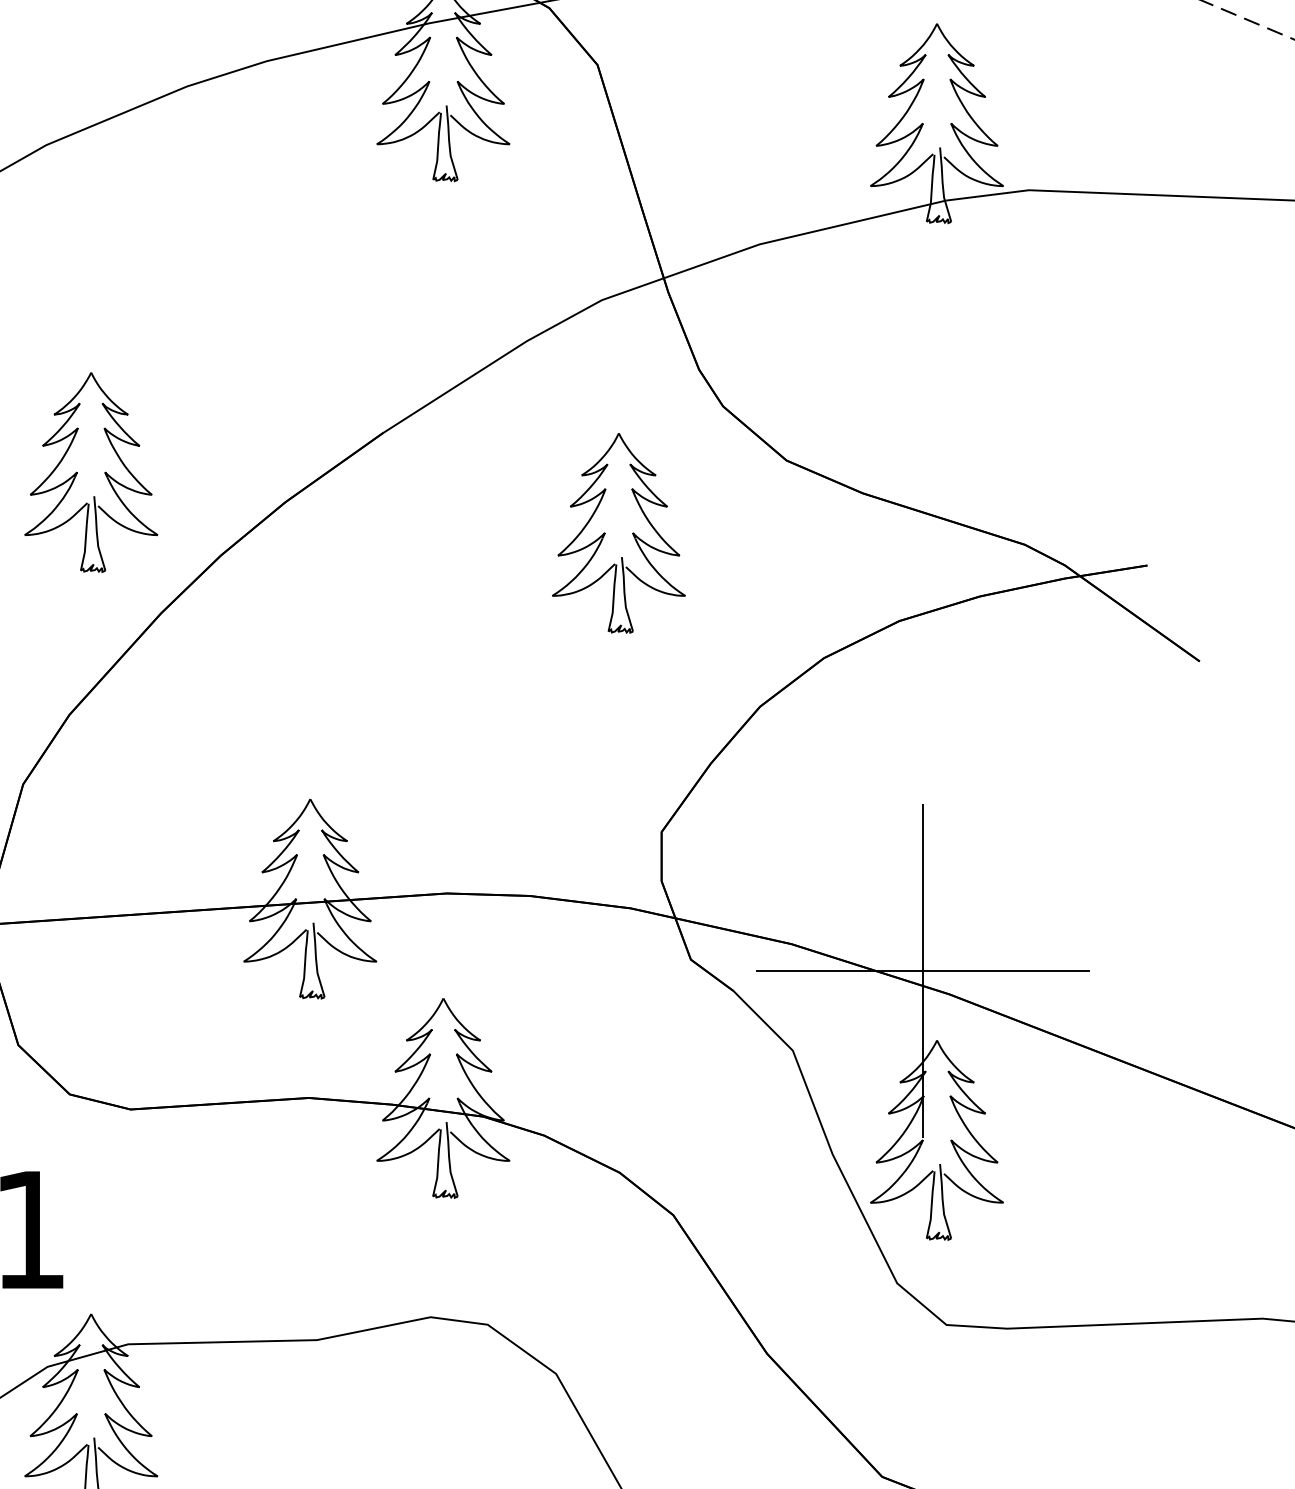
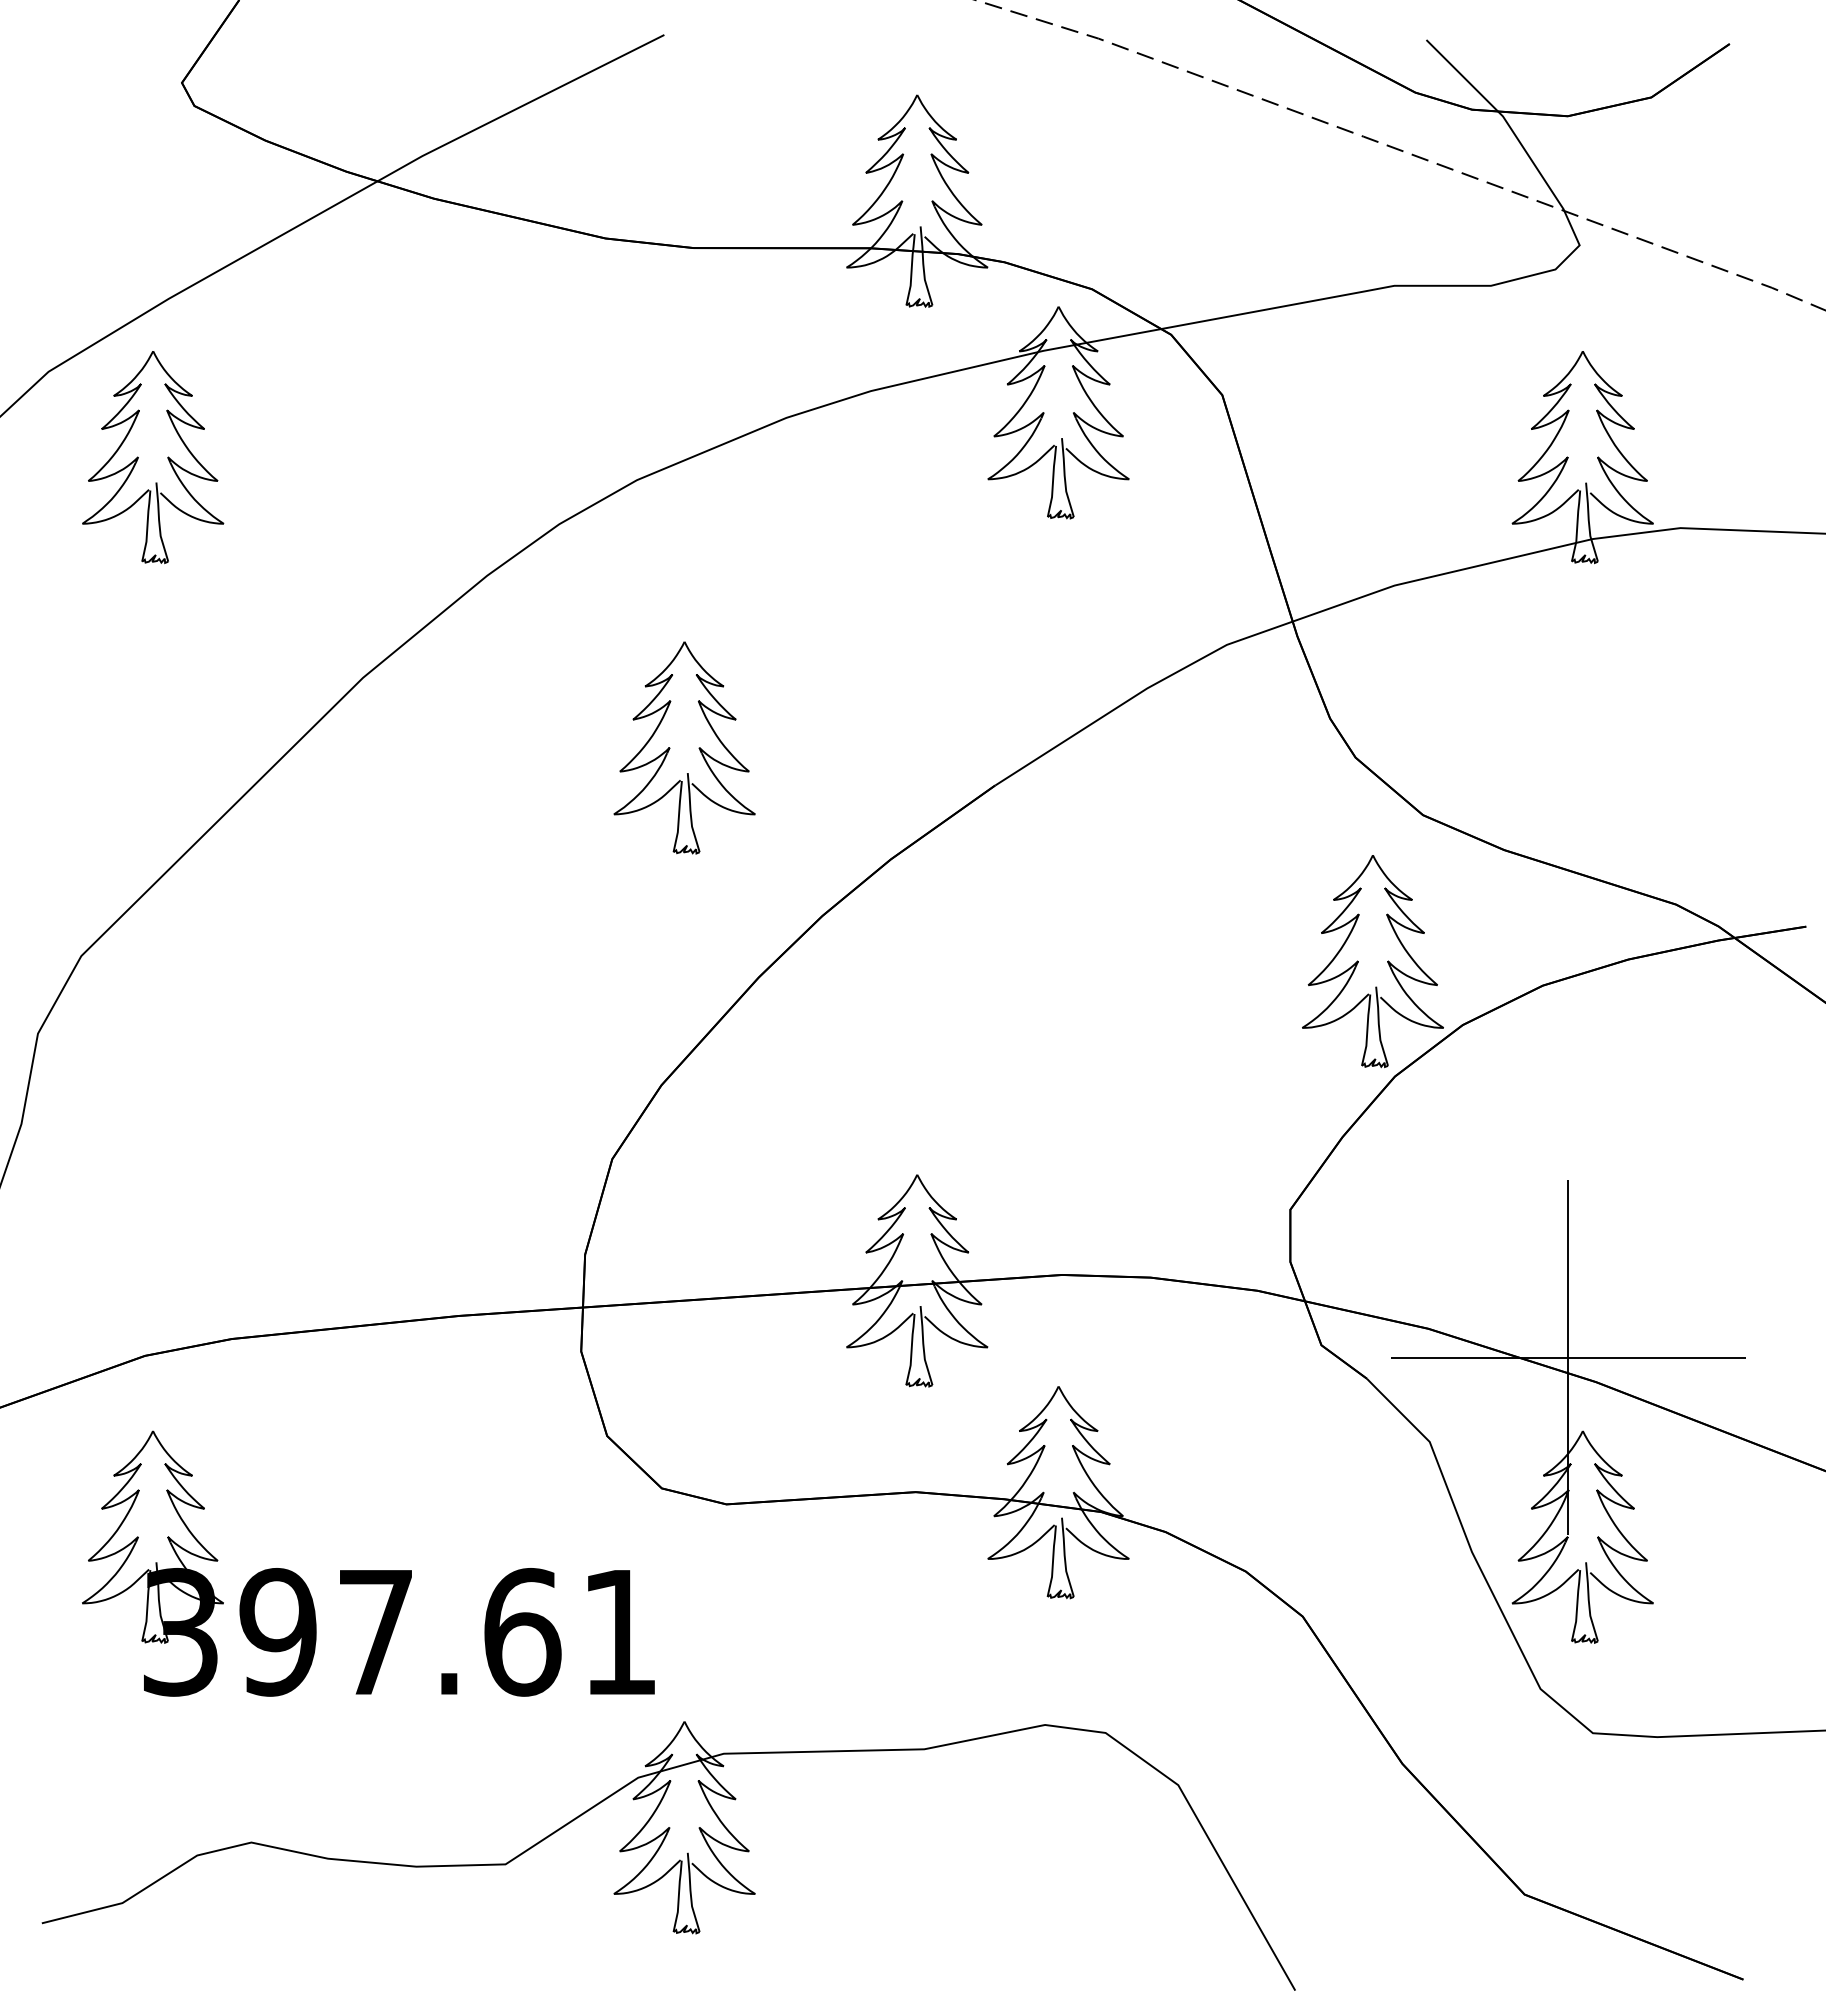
part: (77, 473) -> (670, 748), moved
part: (605, 533) -> (1358, 961), moved

